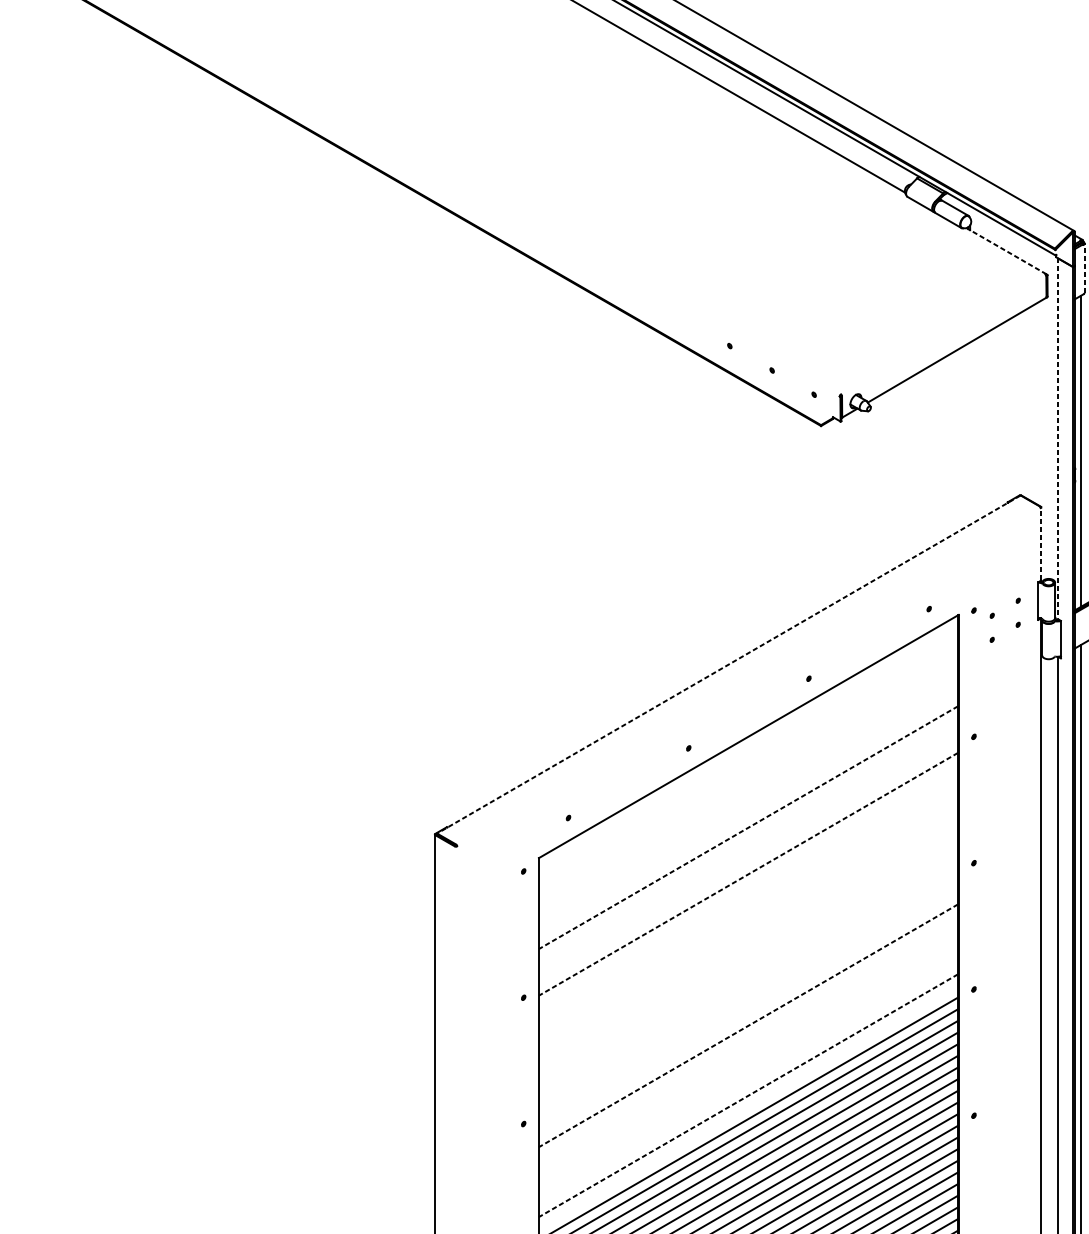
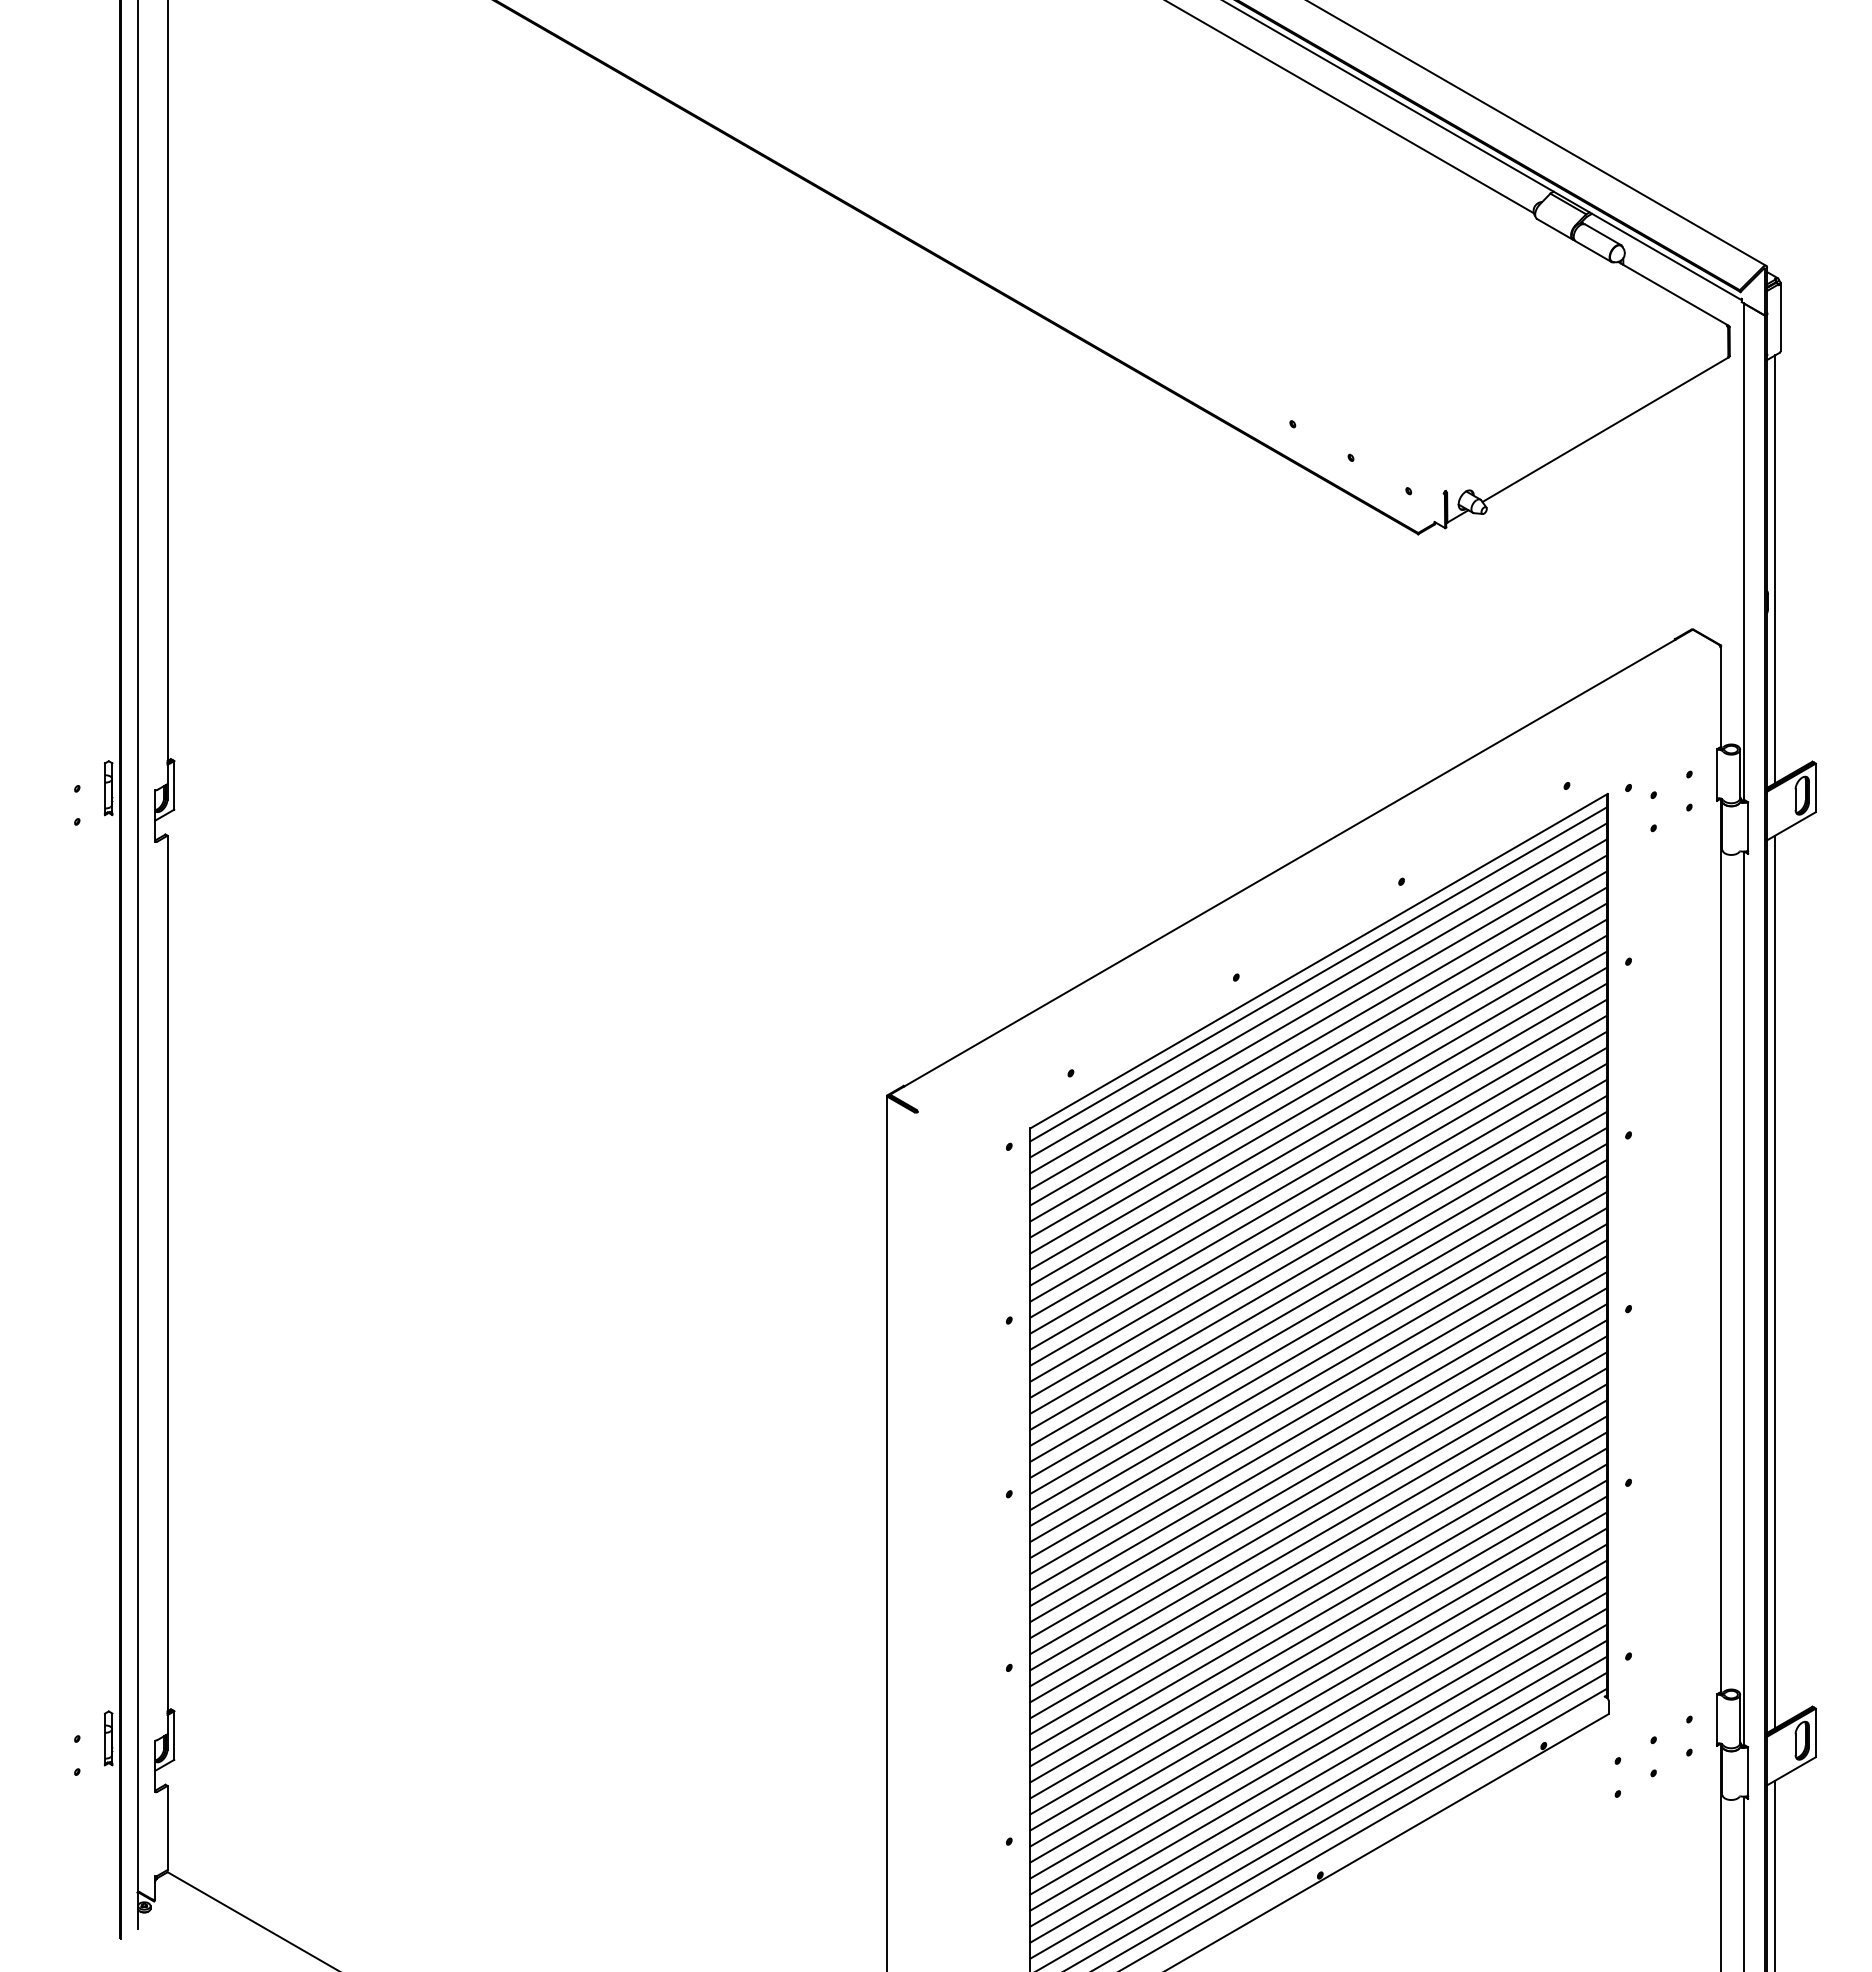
line: (1006, 251) -> (1673, 293), dashed -> solid
line: (1084, 267) -> (1780, 316), dashed -> solid
line: (1057, 437) -> (1743, 550), dashed -> solid
line: (1041, 543) -> (1721, 695), dashed -> solid
line: (728, 664) -> (1291, 862), dashed -> solid
line: (748, 746) -> (1318, 974), added
line: (748, 757) -> (1318, 990), added
line: (748, 769) -> (1318, 1006), added
line: (748, 781) -> (1318, 1022), added
line: (748, 792) -> (1318, 1038), added
line: (748, 804) -> (1318, 1054), added
line: (748, 815) -> (1318, 1070), added
line: (747, 827) -> (1317, 1086), dashed -> solid
line: (748, 839) -> (1318, 1102), added
line: (748, 850) -> (1318, 1118), added
line: (748, 862) -> (1318, 1134), added
line: (747, 874) -> (1317, 1151), dashed -> solid
line: (748, 885) -> (1318, 1166), added
line: (748, 897) -> (1318, 1182), added
line: (748, 909) -> (1318, 1198), added
line: (748, 920) -> (1318, 1214), added
line: (748, 932) -> (1318, 1230), added
line: (748, 943) -> (1318, 1246), added
line: (748, 955) -> (1318, 1262), added
line: (748, 967) -> (1318, 1278), added
line: (748, 978) -> (1318, 1294), added
line: (748, 990) -> (1318, 1310), added
line: (748, 1002) -> (1318, 1326), added
line: (748, 1014) -> (1318, 1343), added
line: (747, 1026) -> (1317, 1359), dashed -> solid
line: (748, 1037) -> (1318, 1375), added
line: (748, 1049) -> (1318, 1391), added
line: (748, 1060) -> (1318, 1407), added
line: (748, 1072) -> (1318, 1423), added
line: (748, 1084) -> (1318, 1439), added
line: (747, 1095) -> (1317, 1455), dashed -> solid
line: (748, 1107) -> (1318, 1471), added

